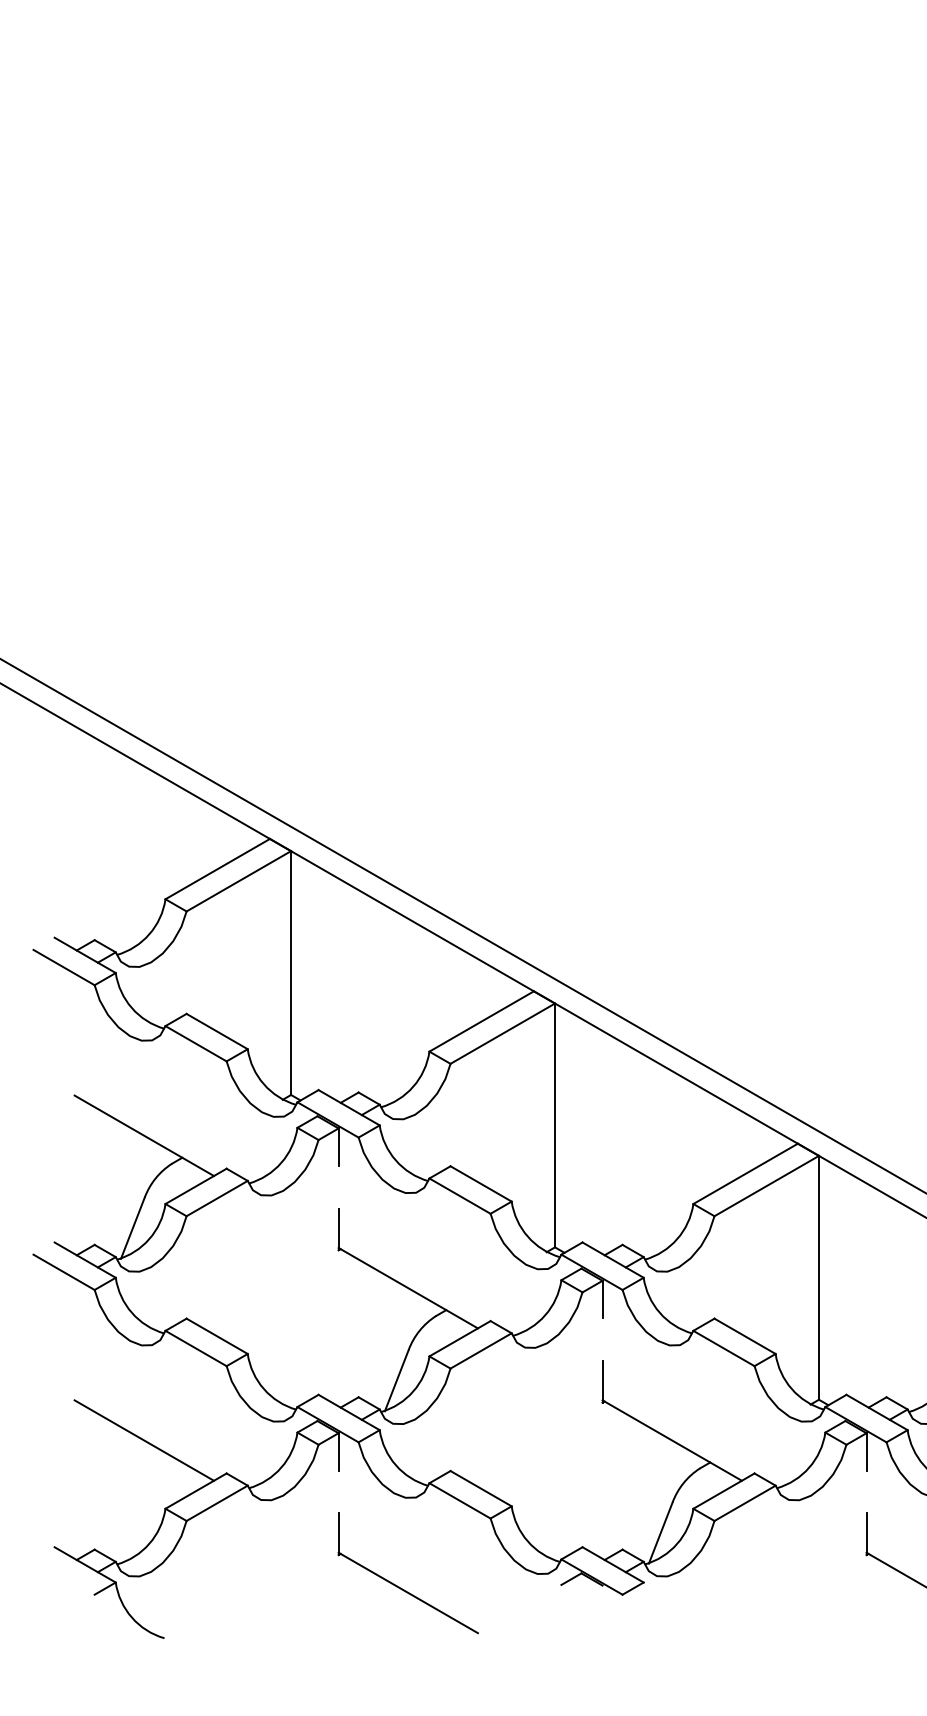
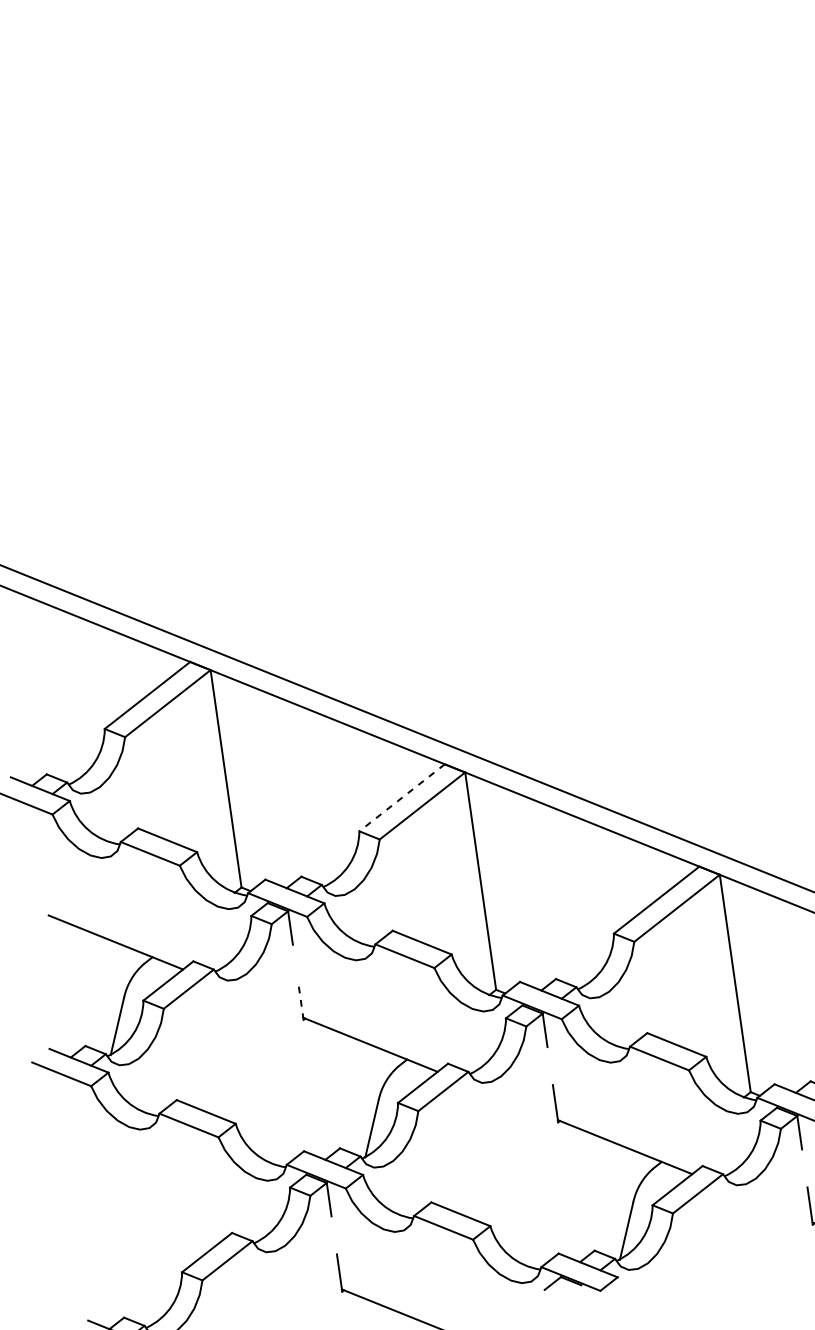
line: (481, 1021) -> (401, 797), solid -> dashed
line: (338, 1229) -> (300, 1001), solid -> dashed
line: (144, 1440) -> (154, 1214), removed

